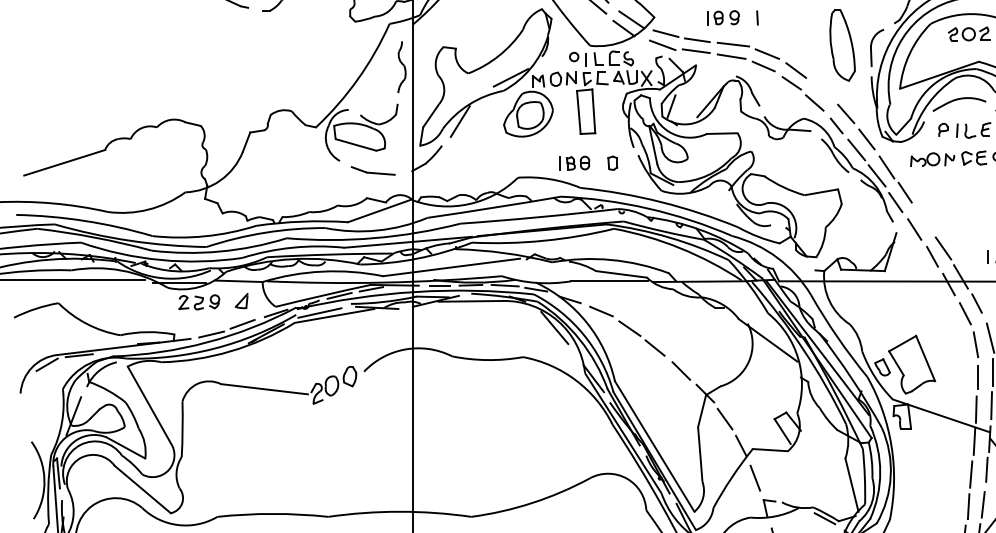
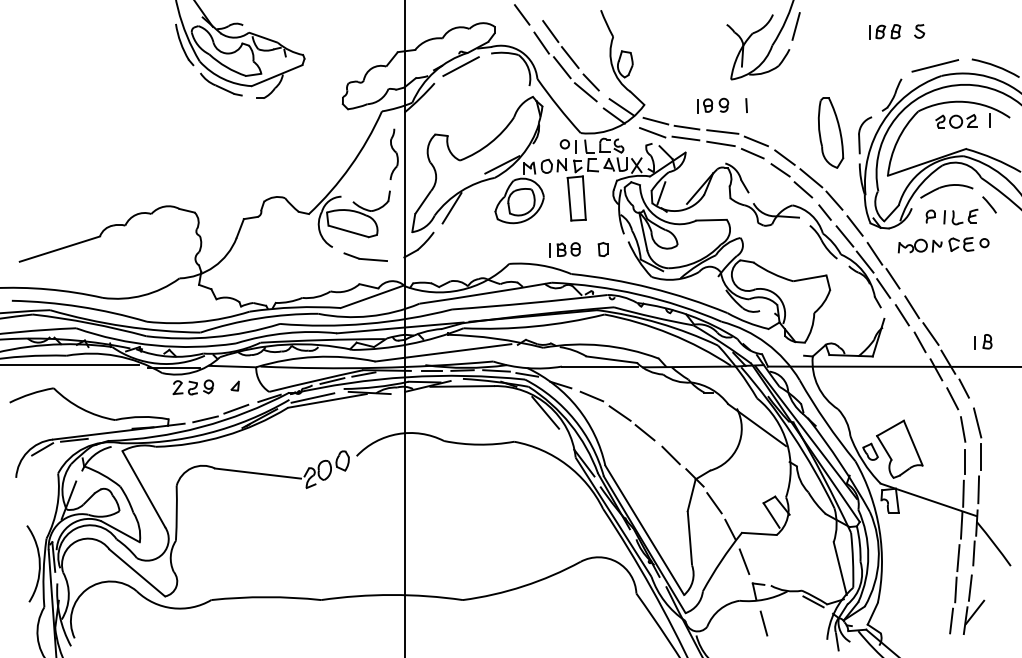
line: (822, 91) -> (811, 178), added
line: (924, 221) -> (912, 307), added
part: (240, 300) -> (234, 385), size x0.62

